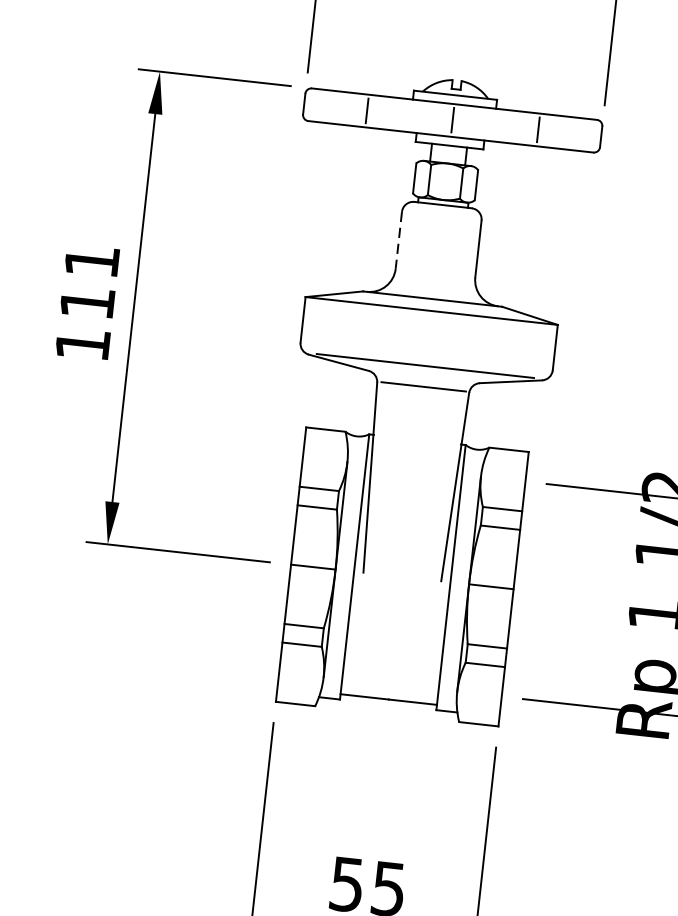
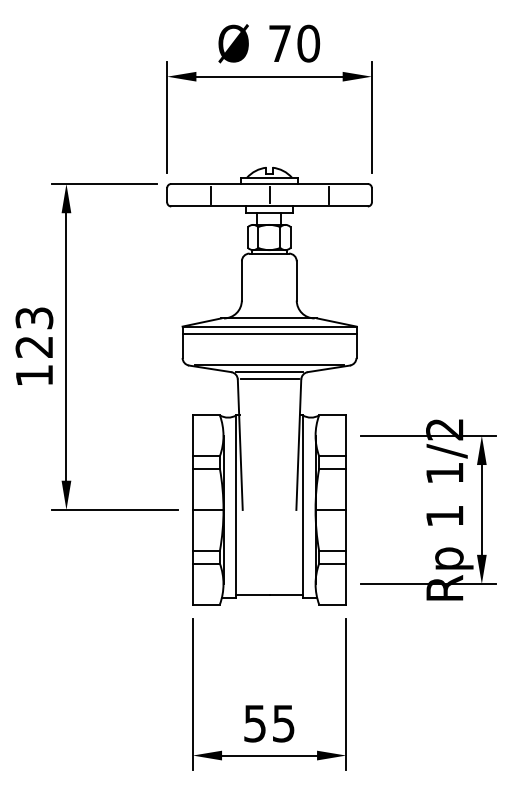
line: (398, 239) -> (241, 280), dashed -> solid
text: (89, 281) -> (34, 332), 111 -> 123
line: (430, 321) -> (269, 333), added
line: (422, 377) -> (268, 372), added

